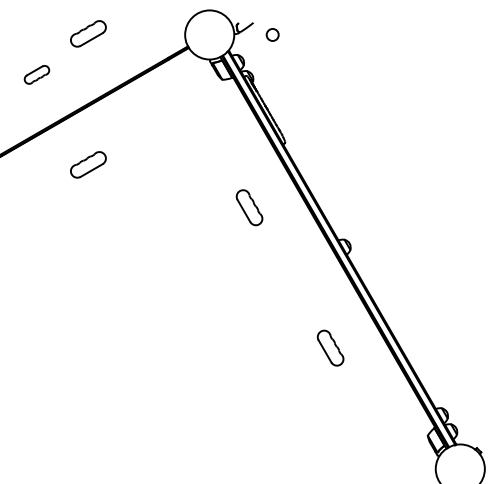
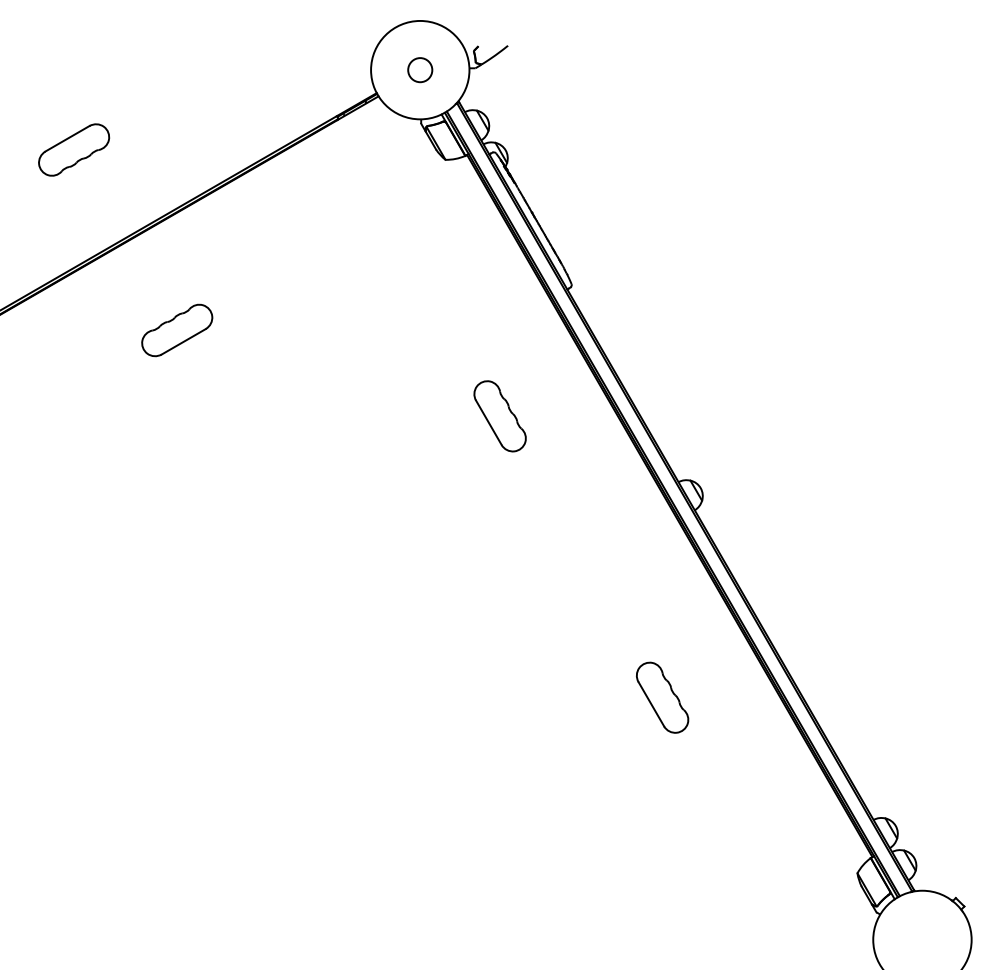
part: (88, 33) -> (177, 67), removed
circle: (272, 34) -> (419, 69), moved
part: (36, 74) -> (73, 149), size x1.43

